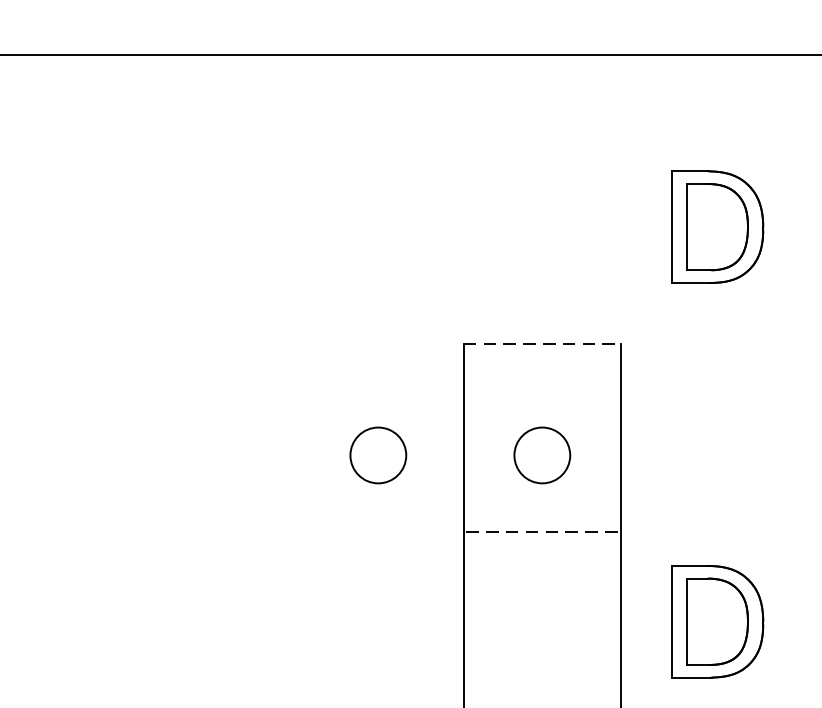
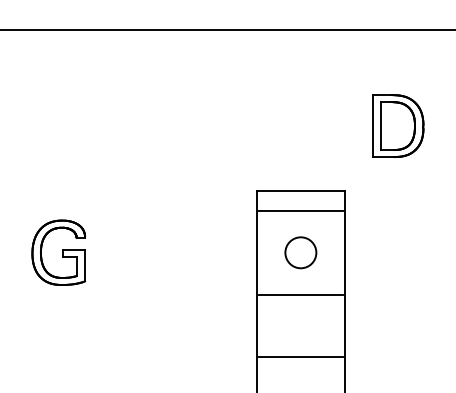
line: (541, 343) -> (300, 190), dashed -> solid
line: (541, 379) -> (300, 210), added
part: (105, 454) -> (58, 252), added
circle: (377, 454) -> (209, 252), removed
line: (543, 532) -> (301, 295), dashed -> solid
part: (718, 620) -> (398, 344), removed
line: (541, 642) -> (300, 356), added

